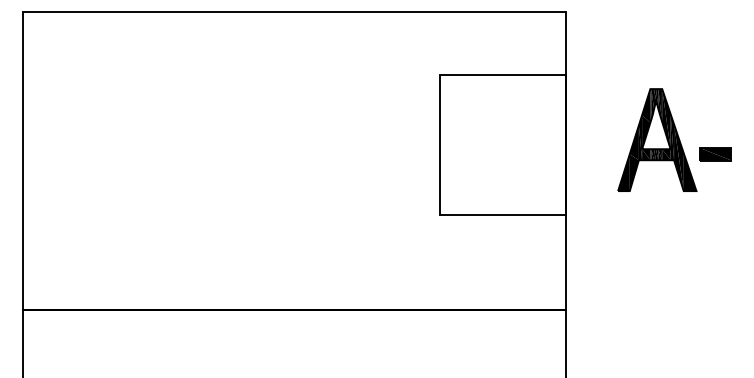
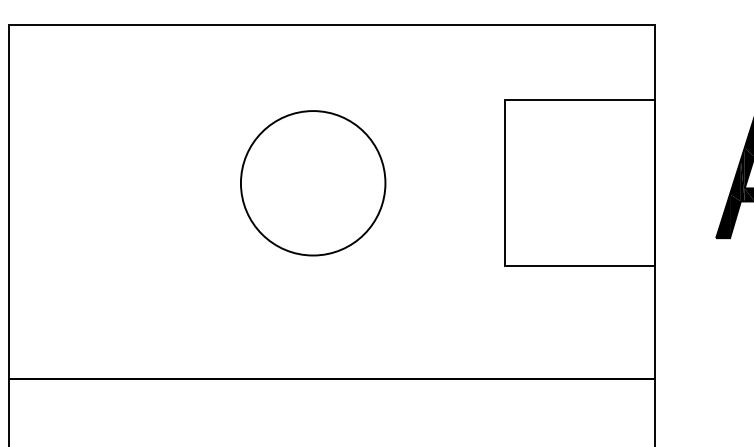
part: (278, 144) -> (312, 182), added

